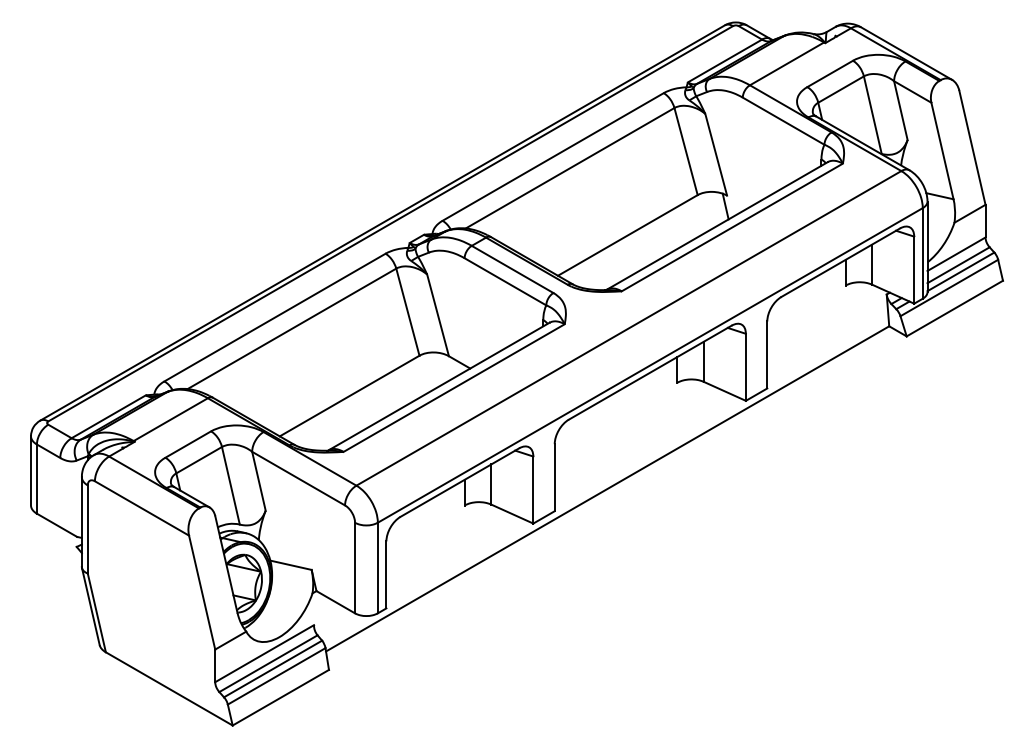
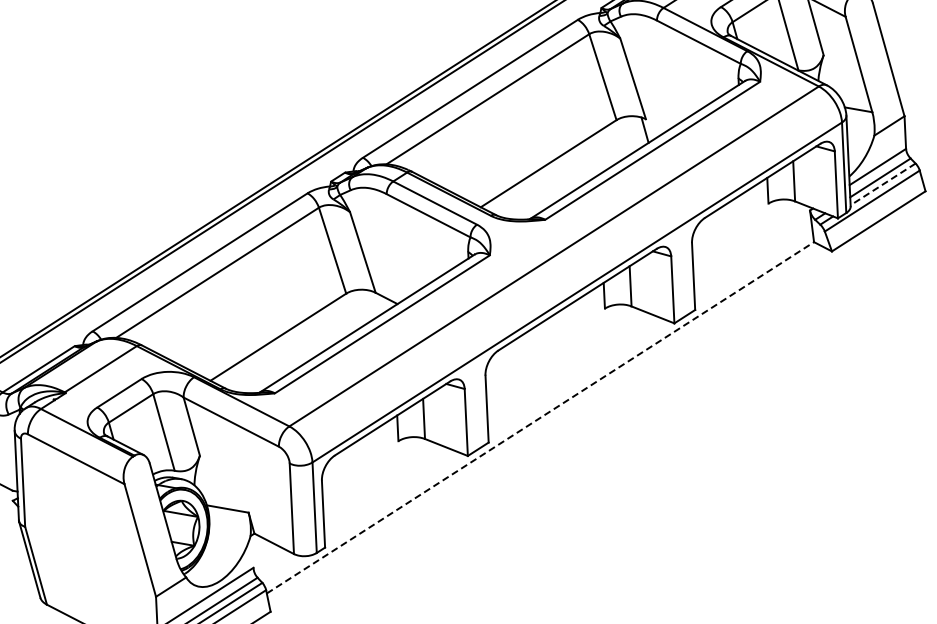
line: (960, 271) -> (882, 184), solid -> dashed
line: (608, 488) -> (541, 417), solid -> dashed

